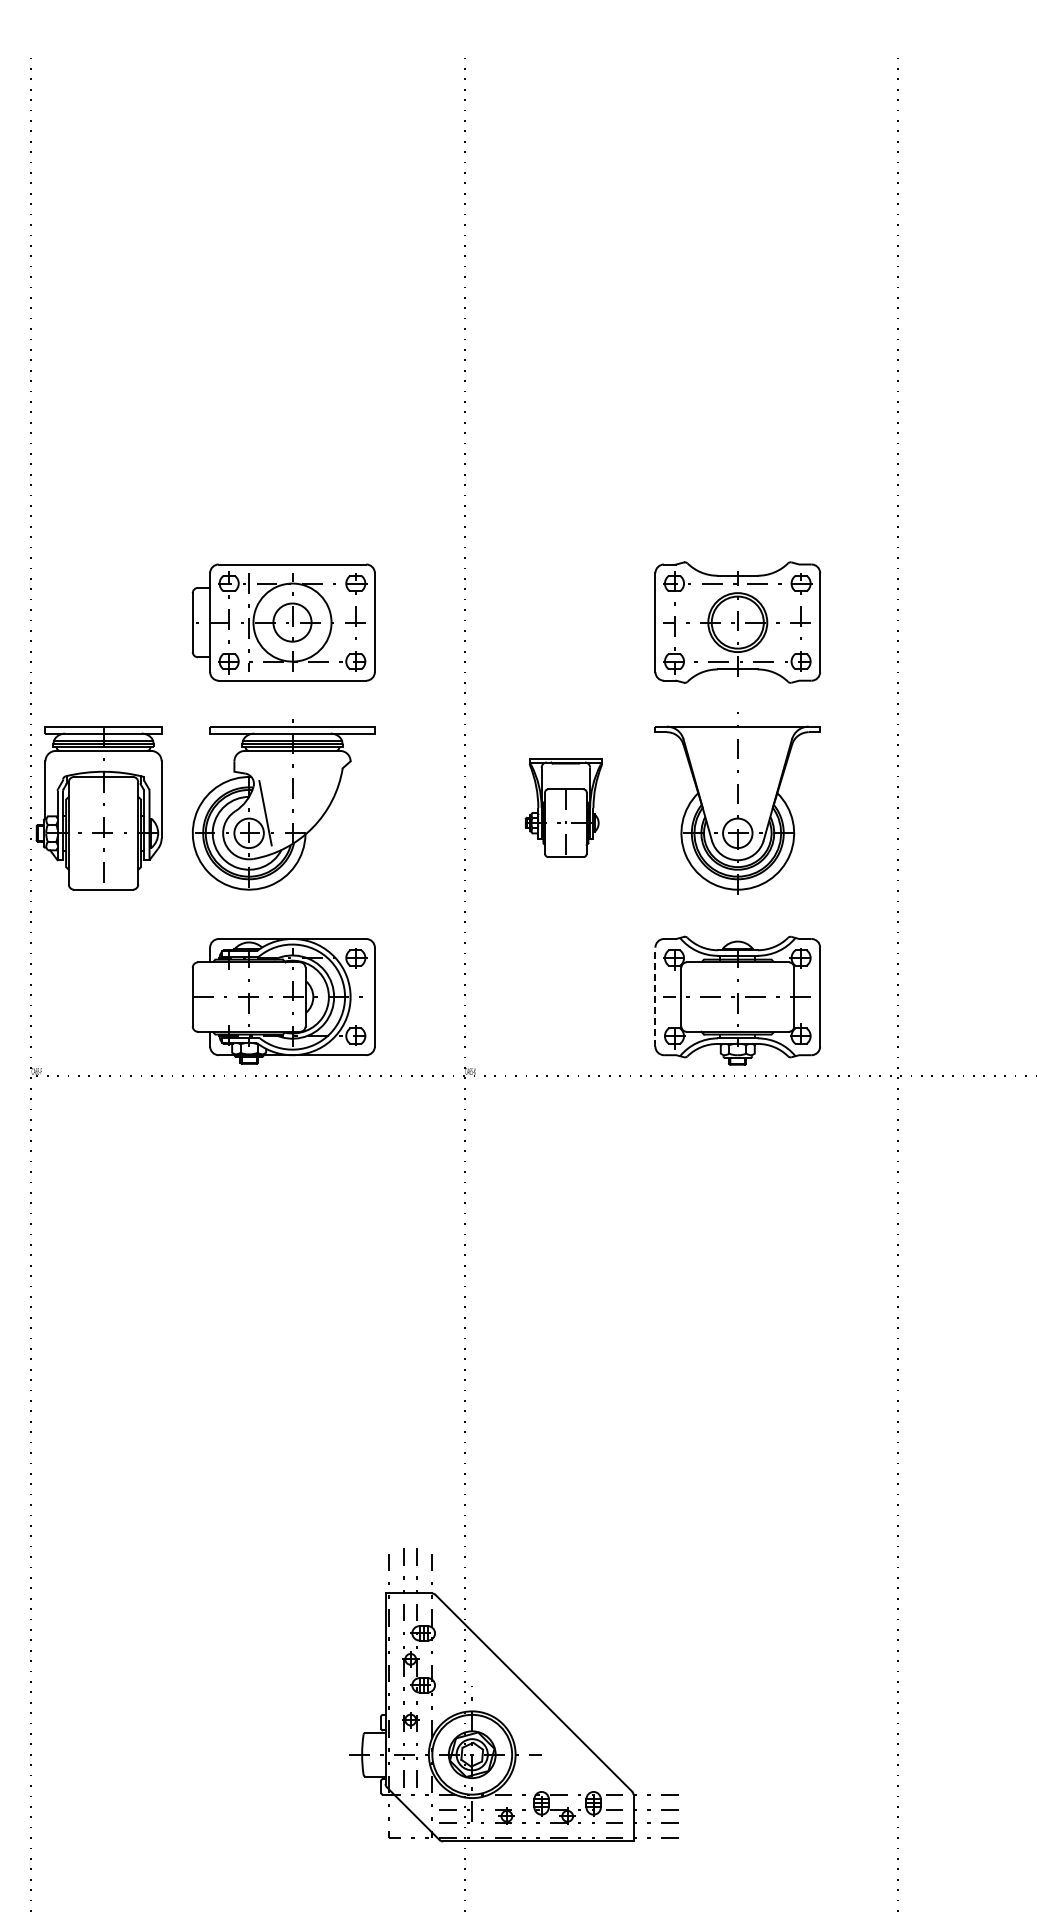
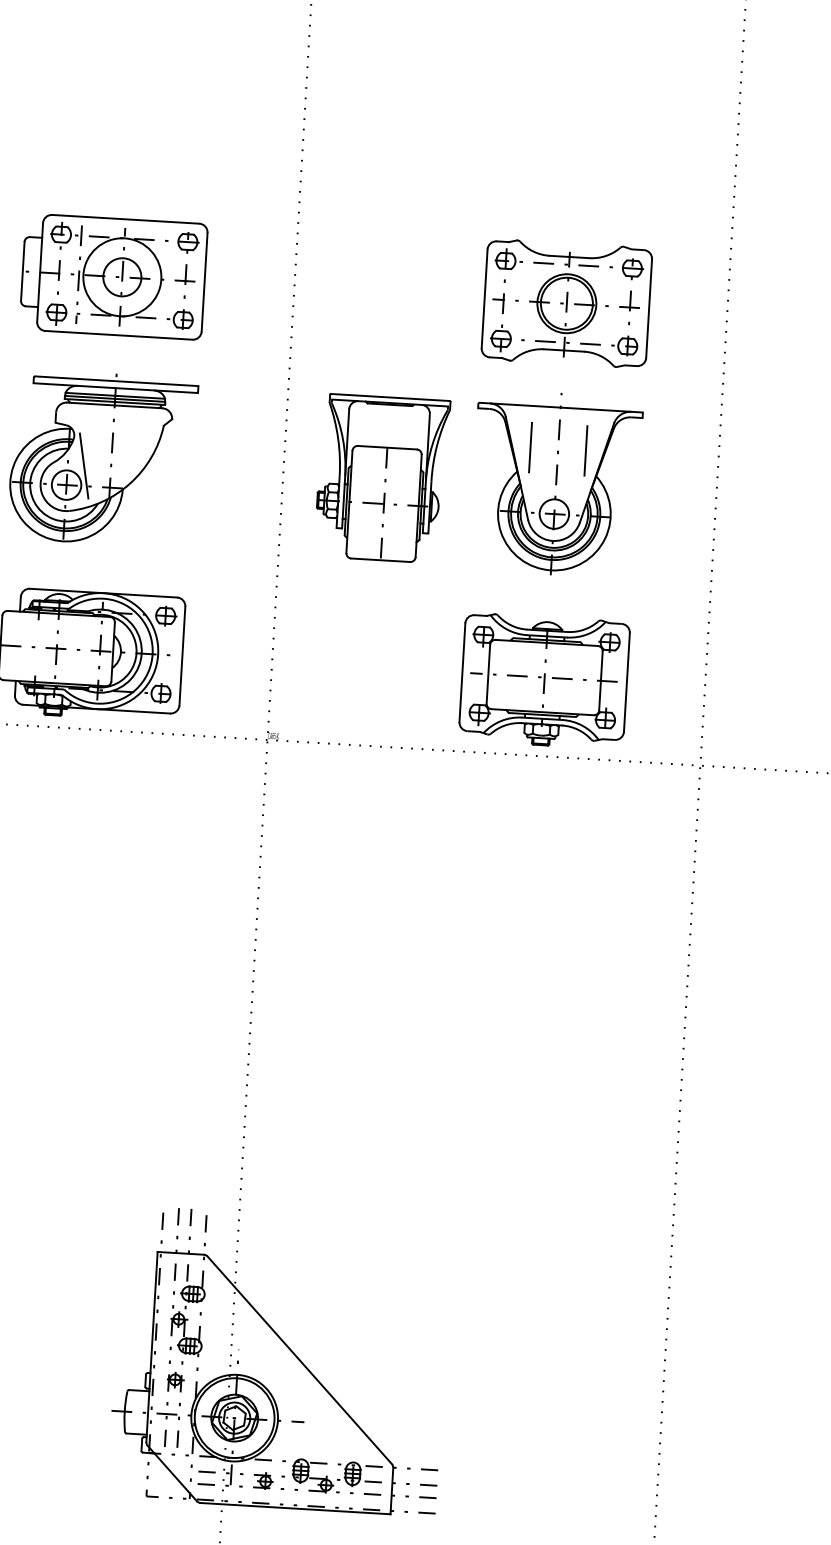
line: (710, 768) -> (530, 447), added
line: (765, 768) -> (585, 451), added
part: (563, 807) -> (381, 477), size x1.67
line: (655, 996) -> (462, 672), dashed -> solid

